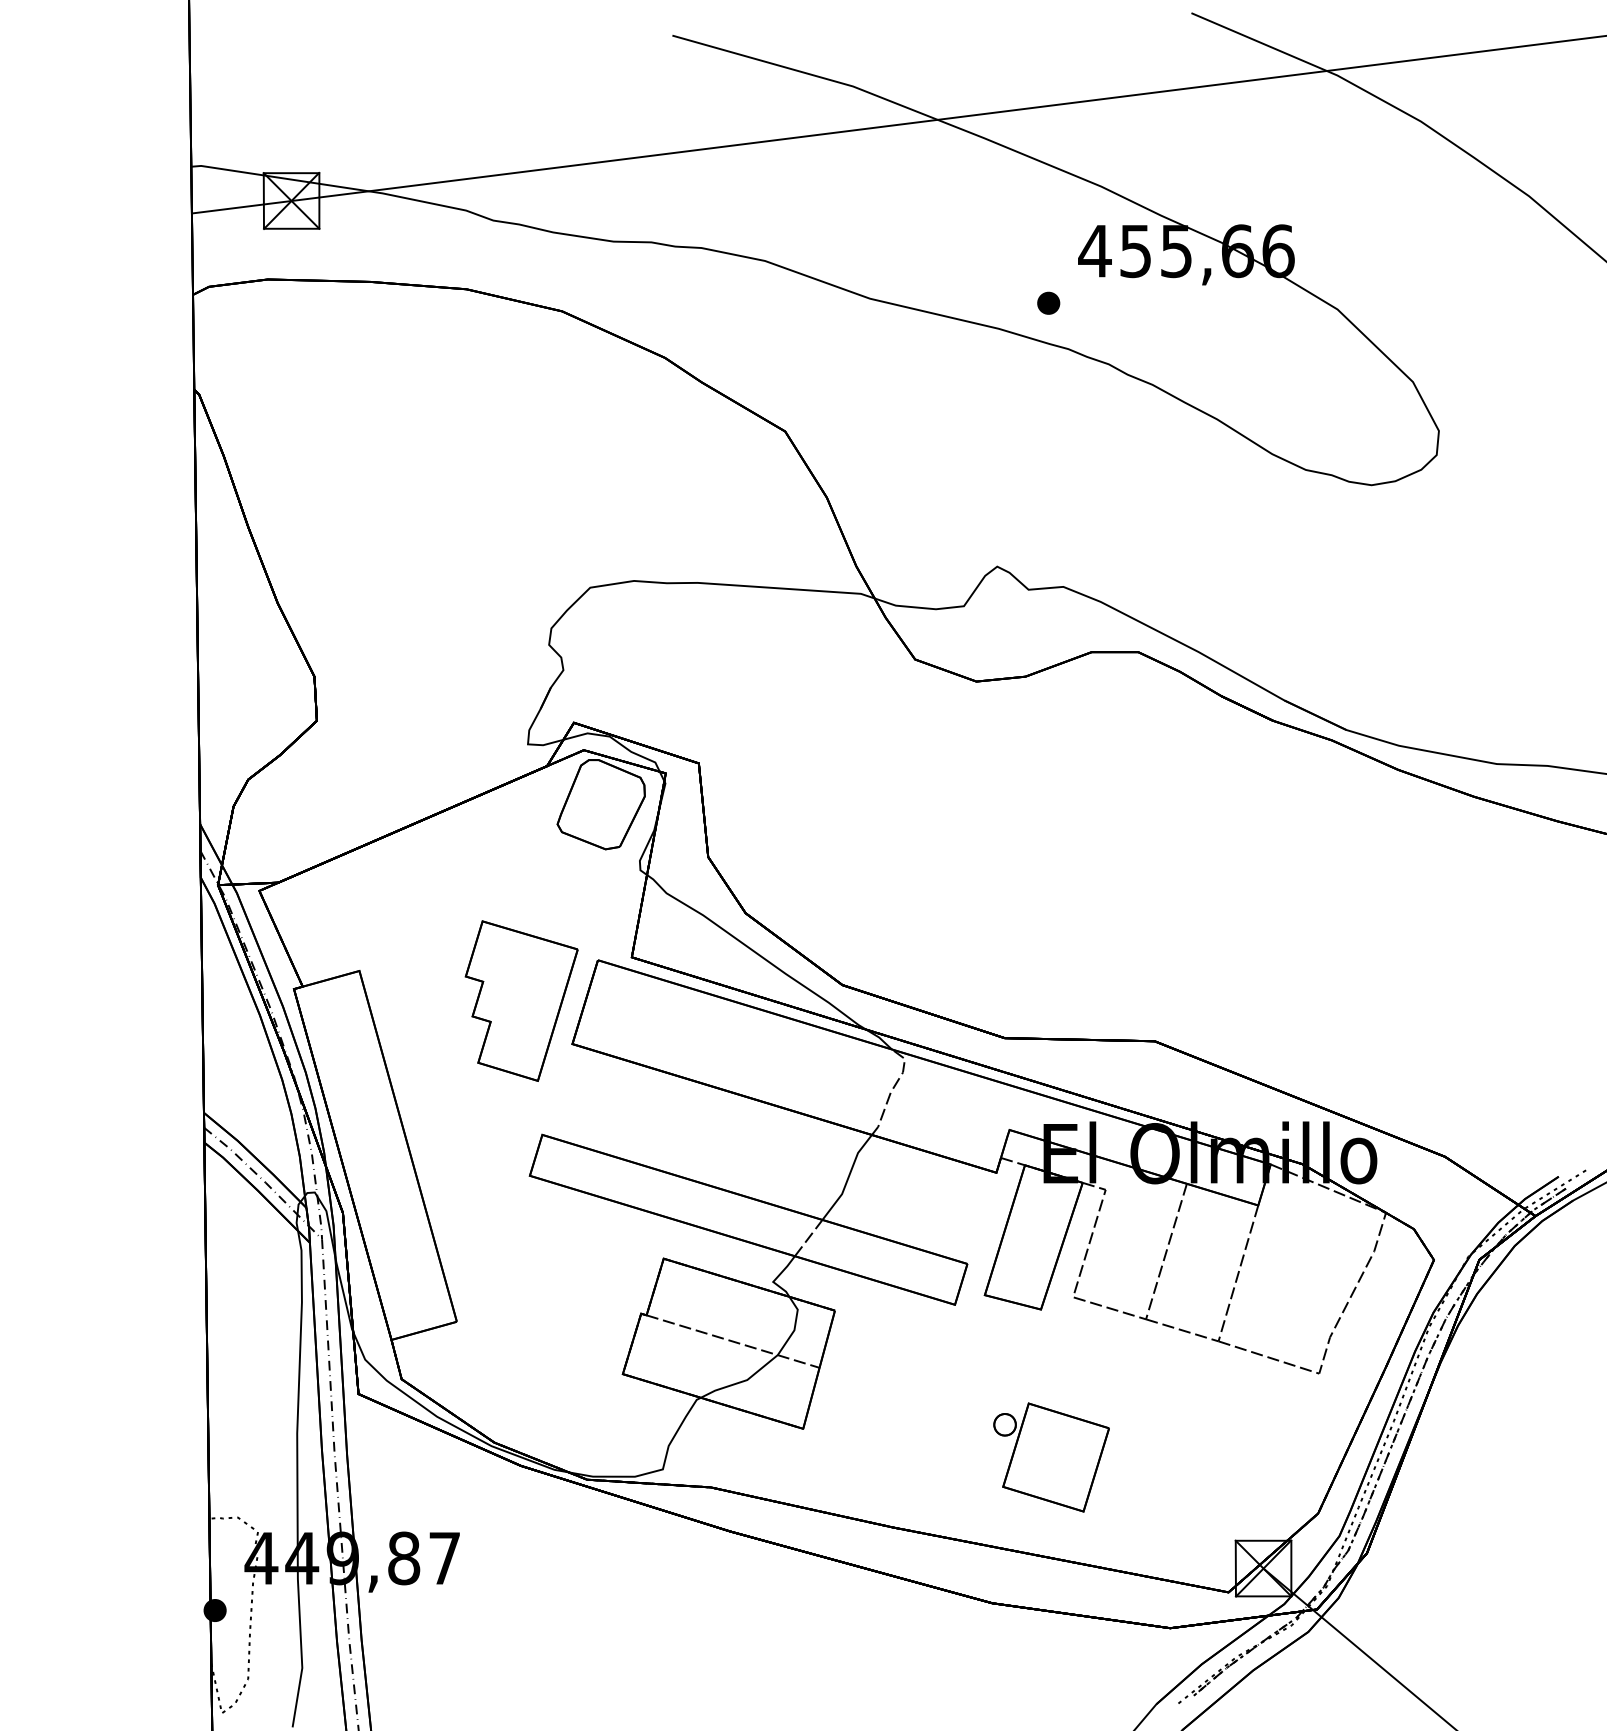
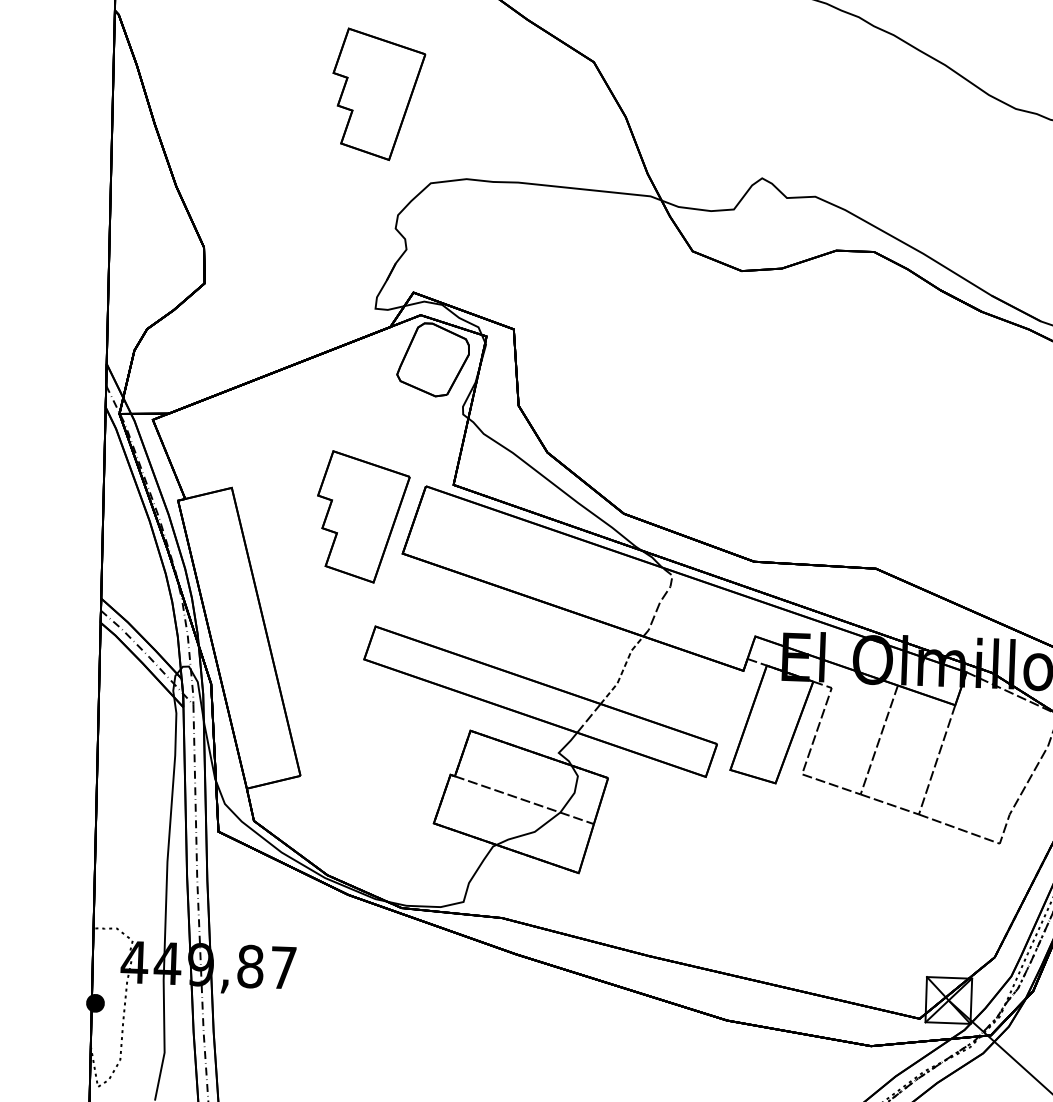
part: (521, 480) -> (378, 94), added
line: (848, 1177) -> (623, 670), solid -> dashed
part: (1051, 1457) -> (779, 903), removed

